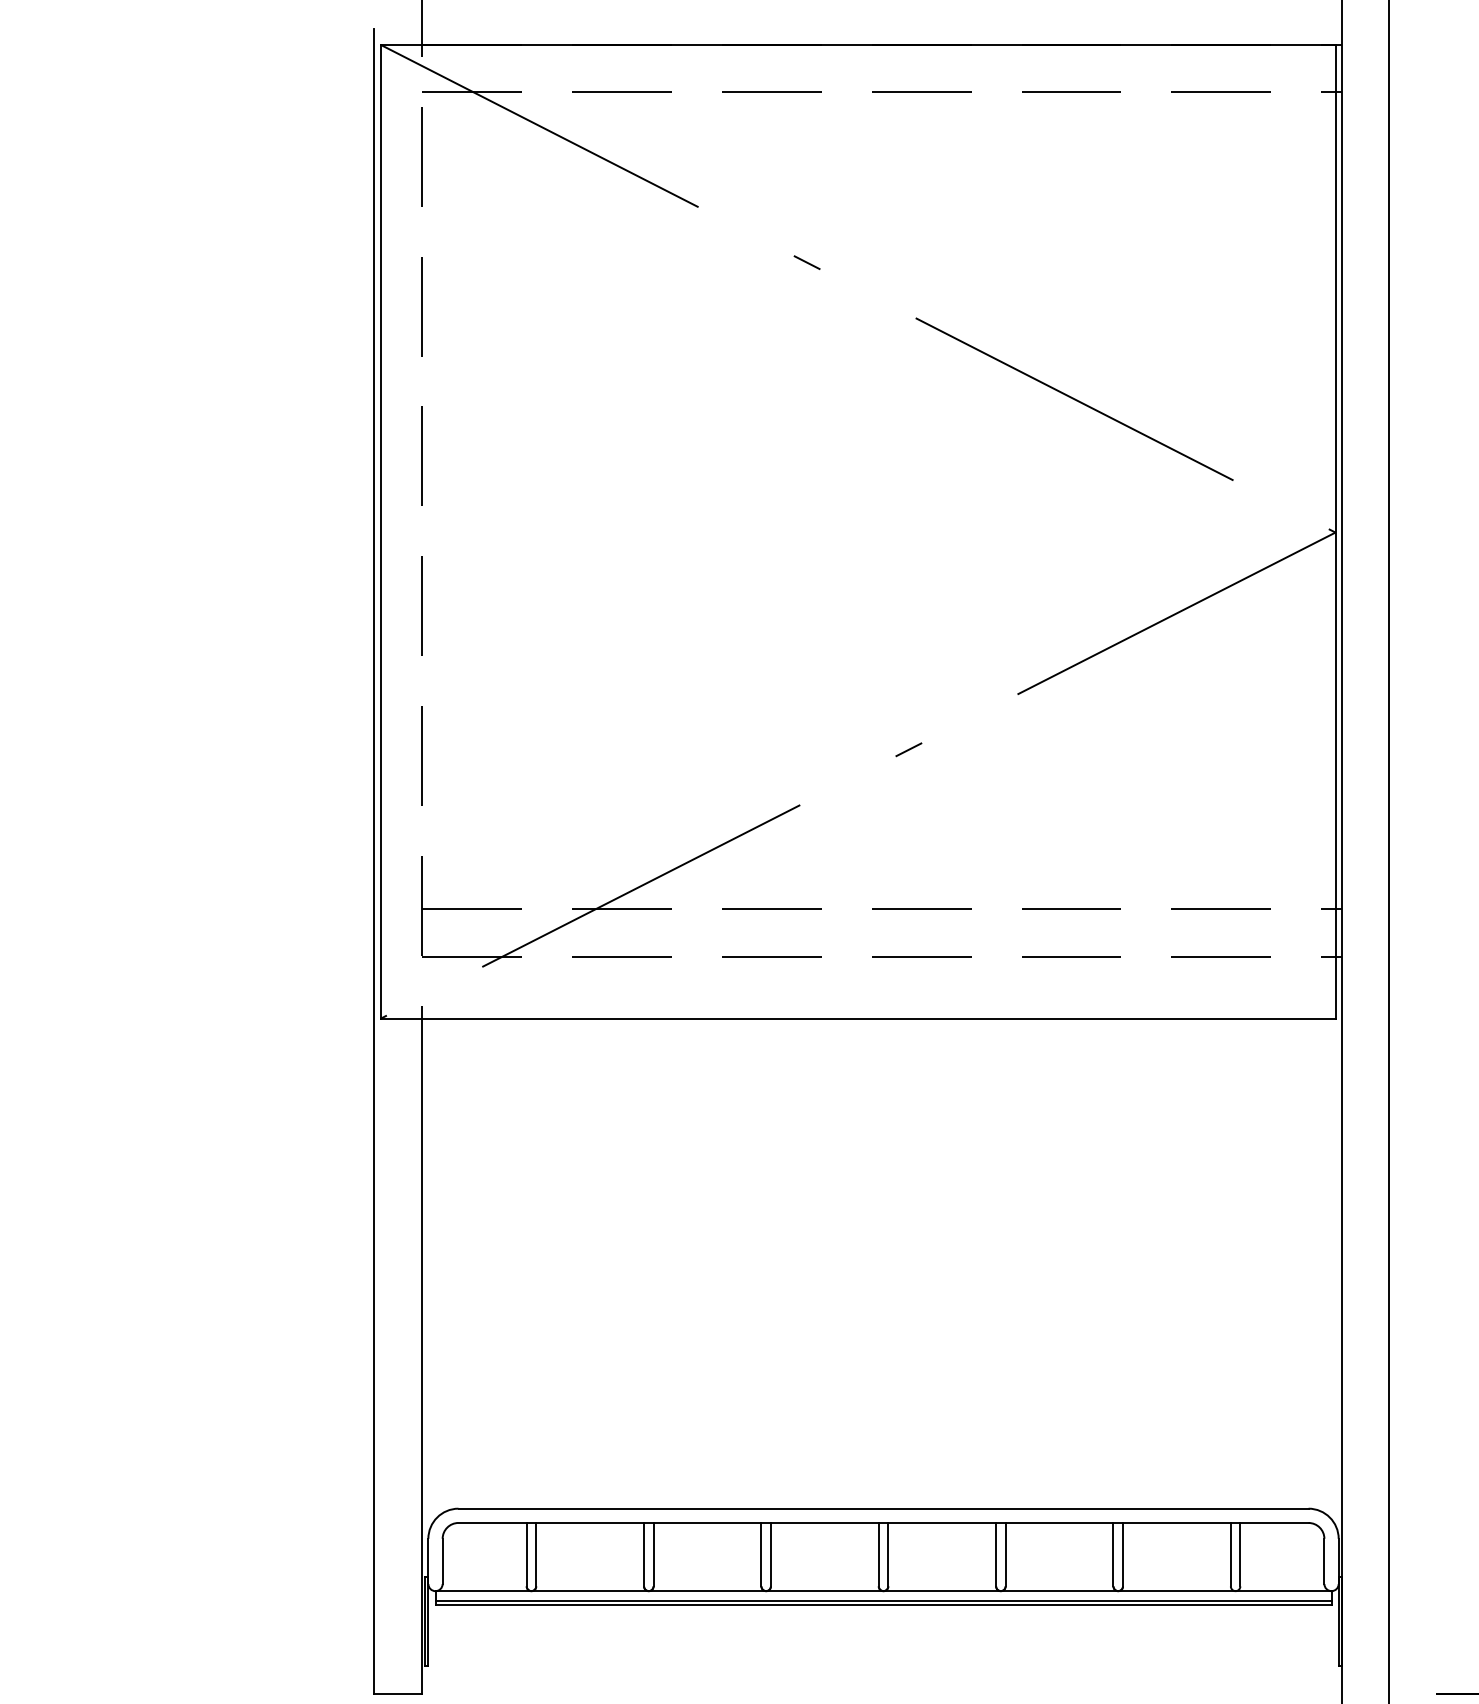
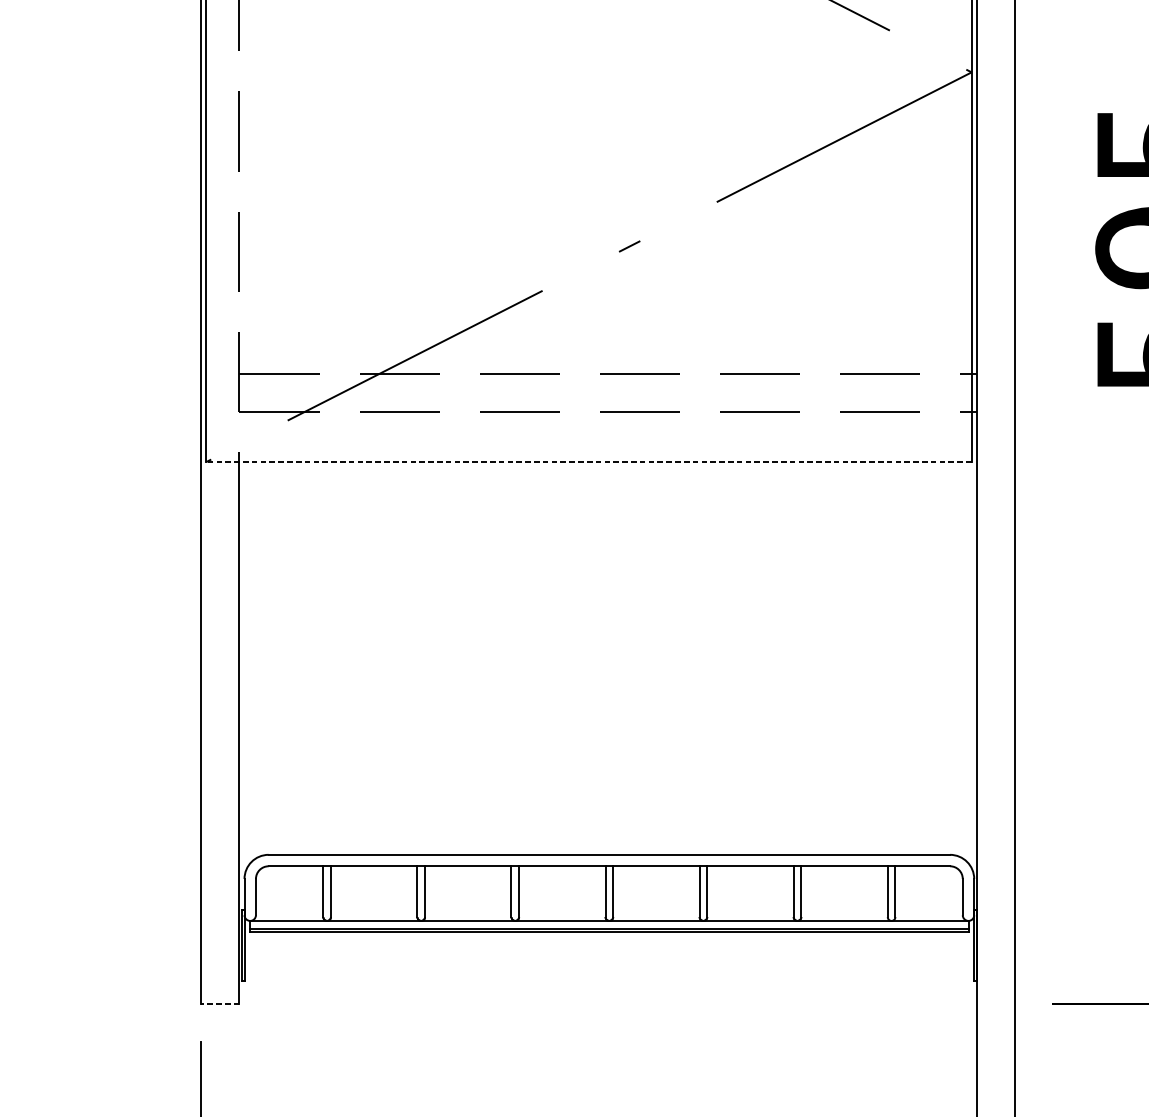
line: (857, 1018) -> (588, 461), solid -> dashed
line: (398, 1694) -> (220, 1003), solid -> dashed

